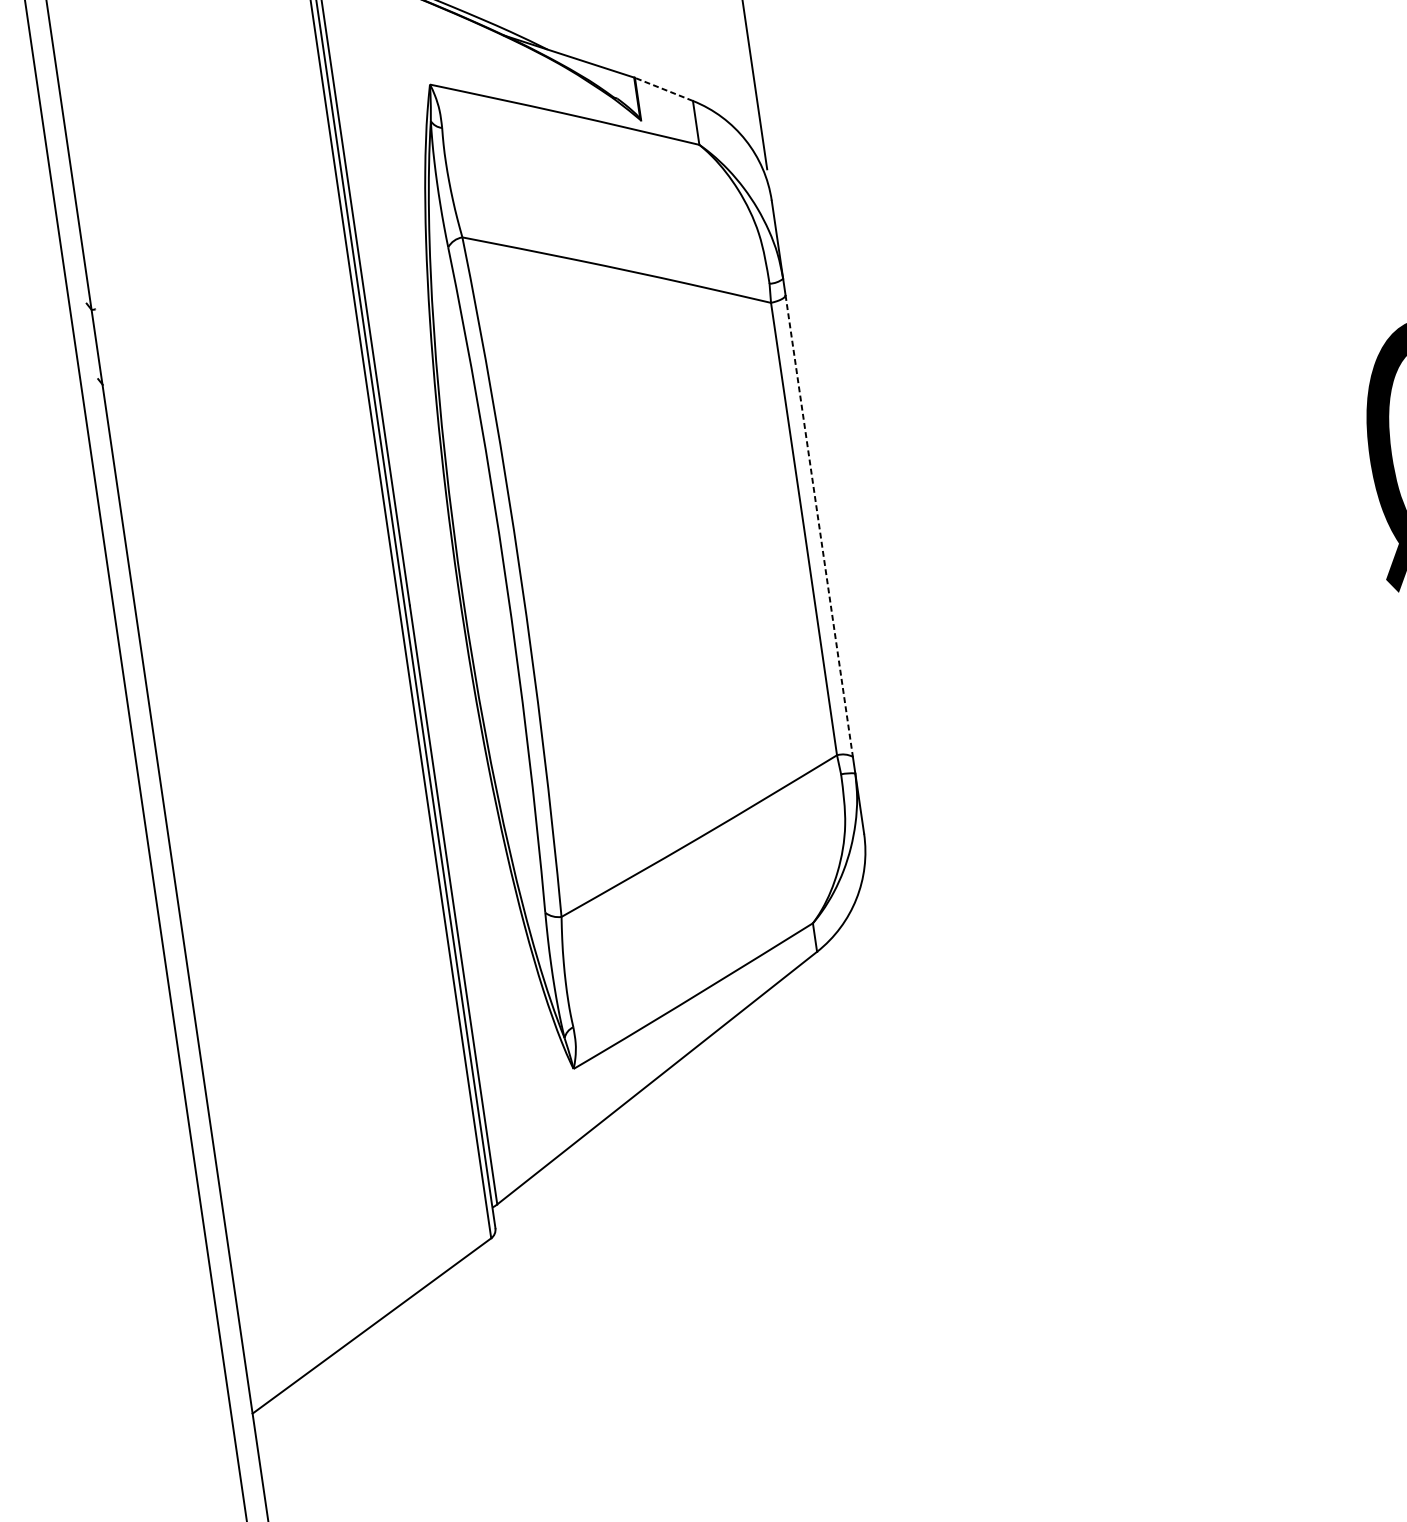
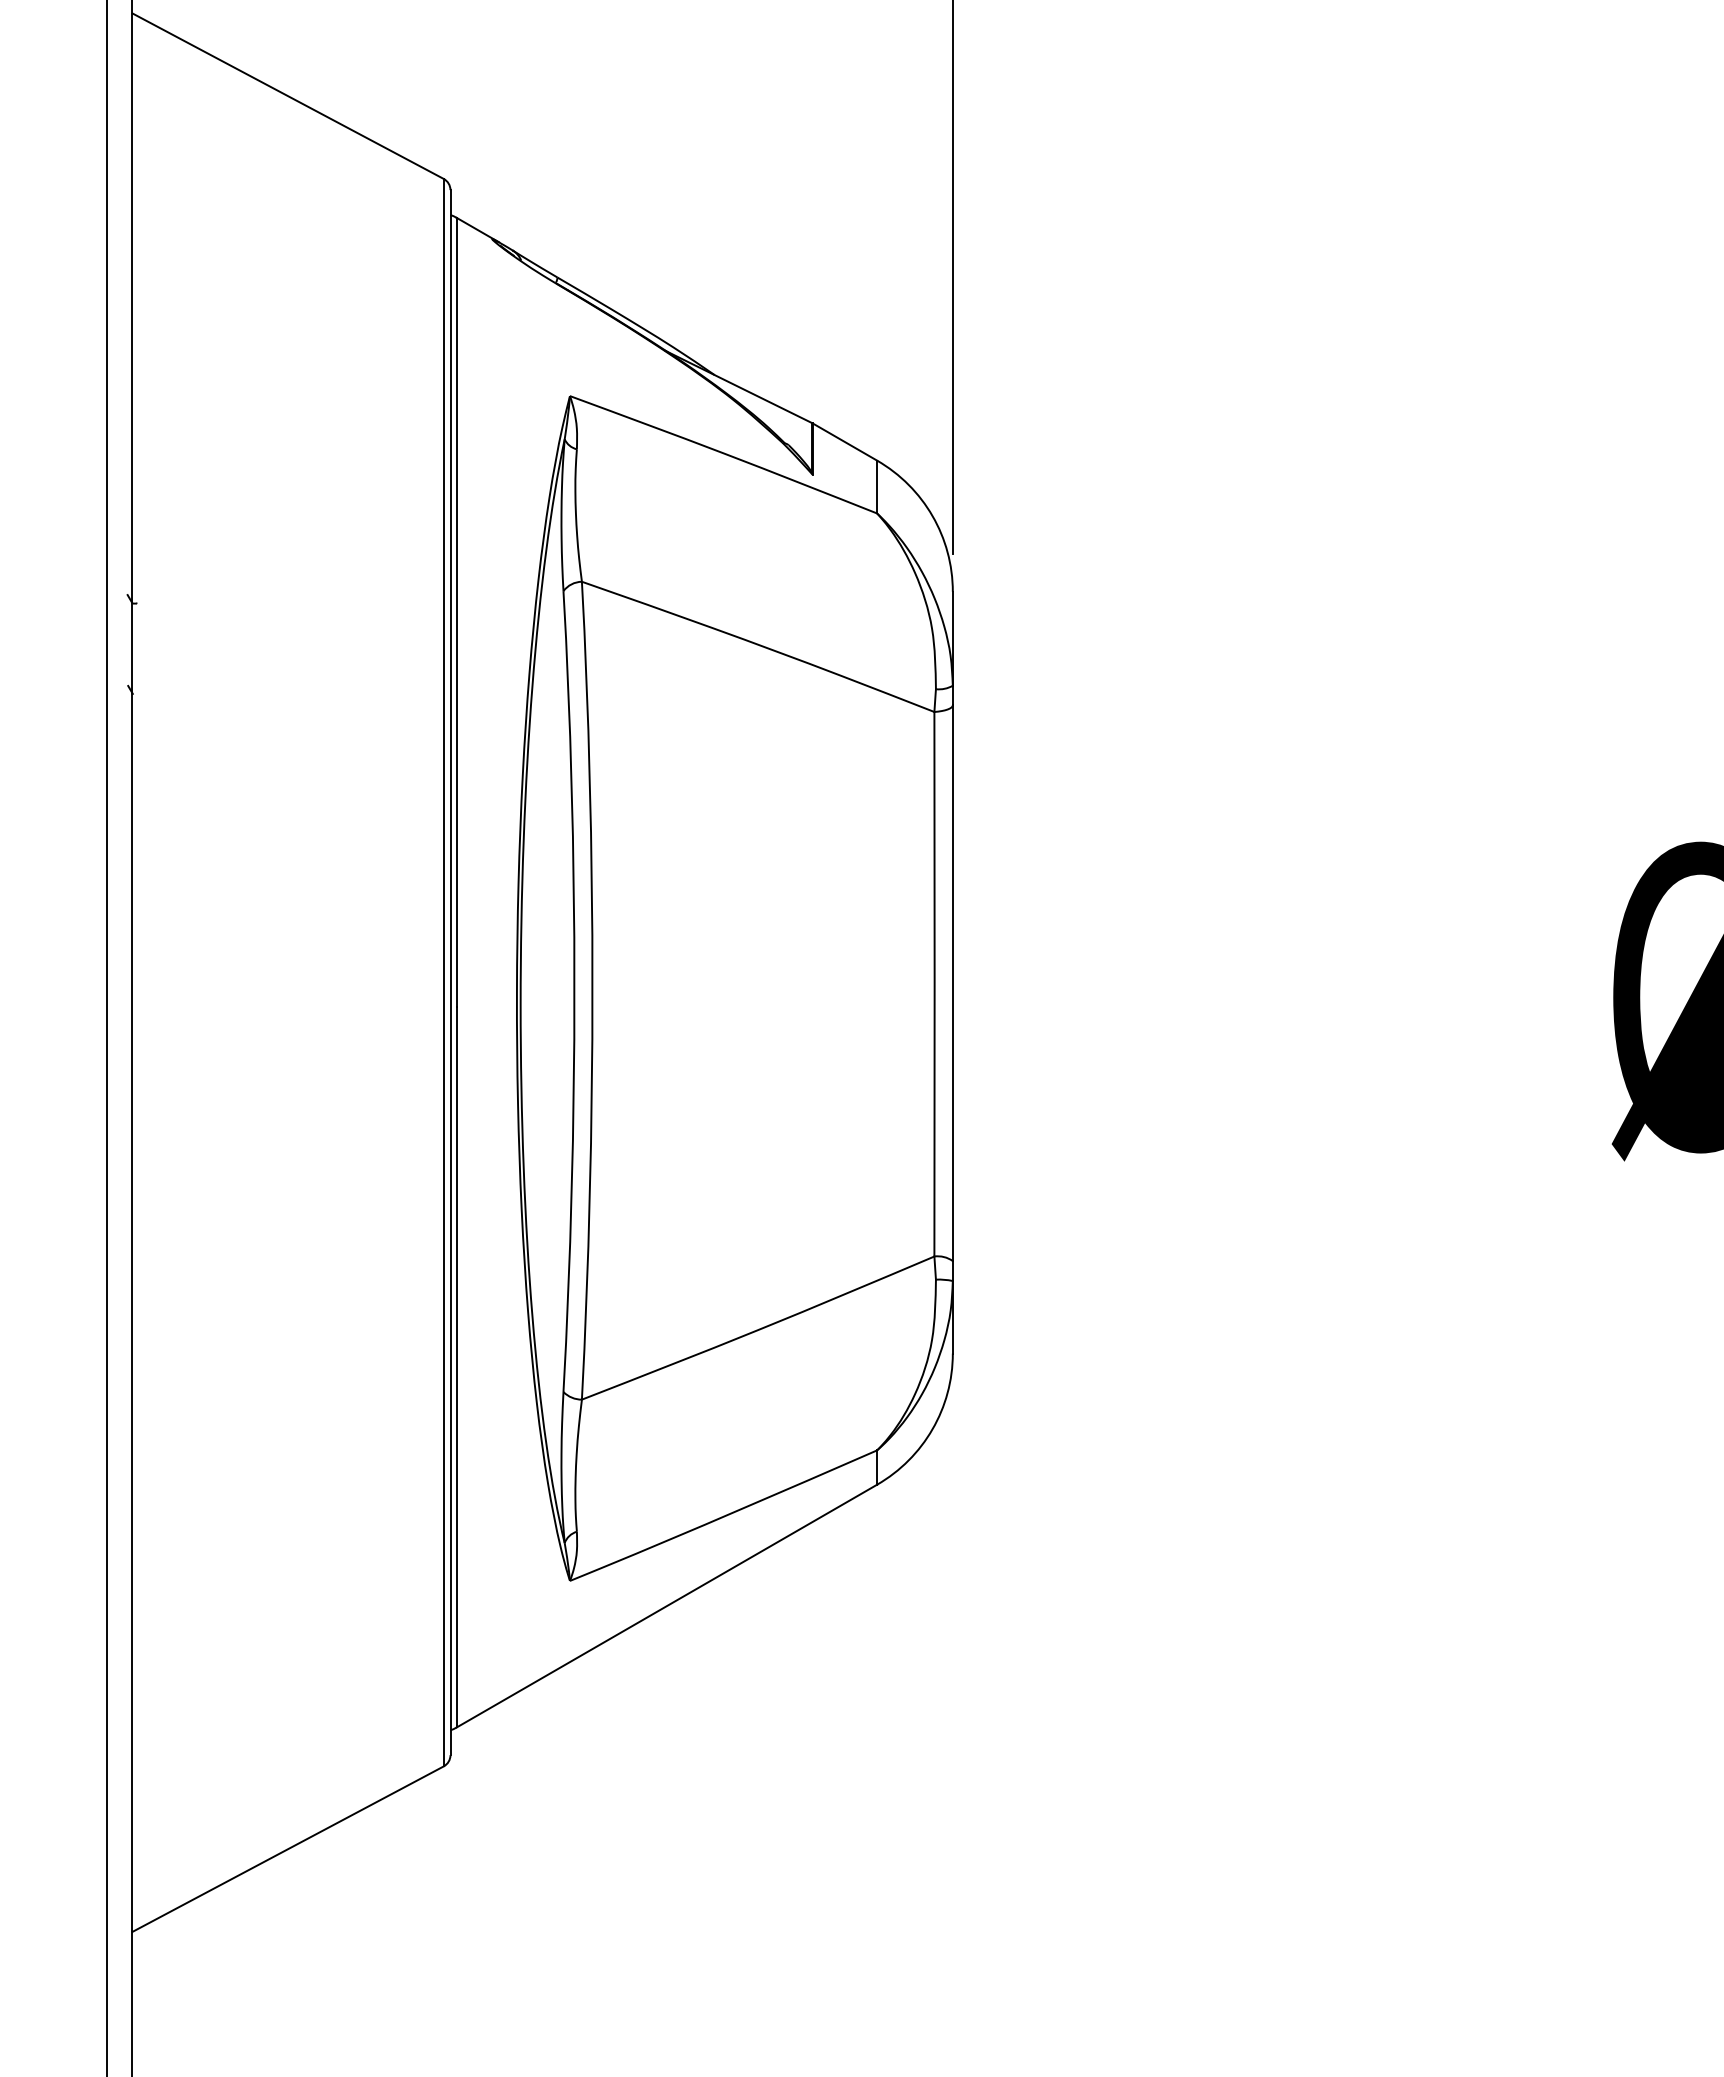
line: (663, 89) -> (844, 441), dashed -> solid
line: (818, 526) -> (952, 983), dashed -> solid

